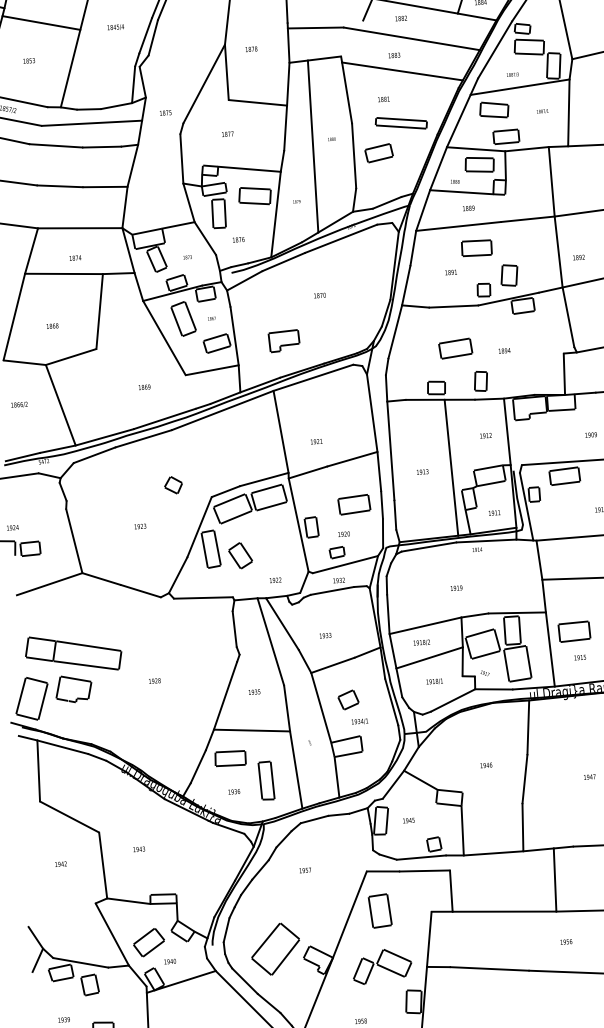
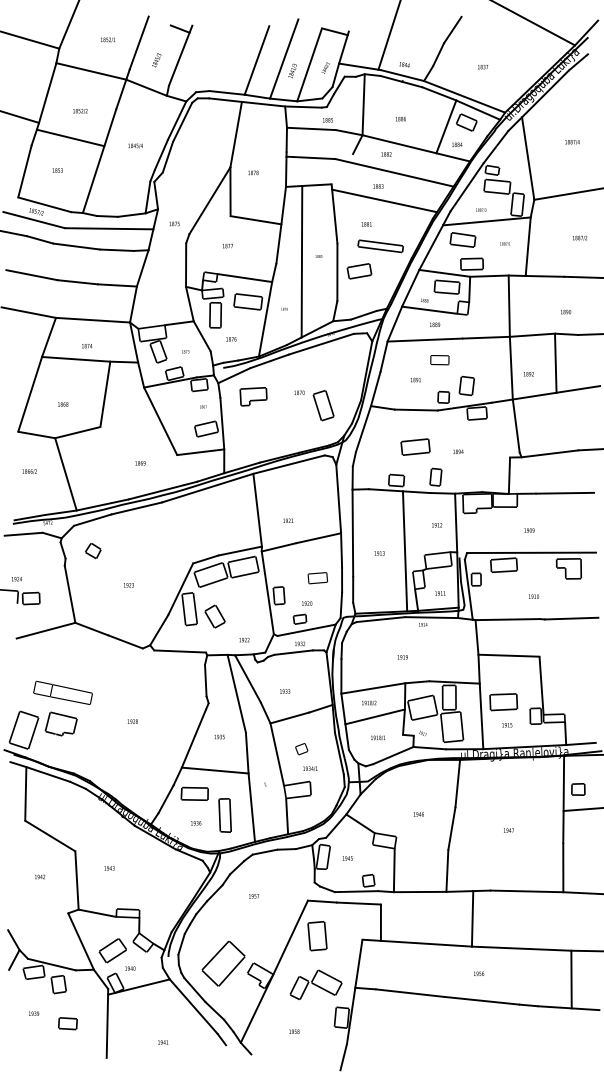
part: (476, 247) -> (439, 359), size x0.7
part: (183, 318) -> (323, 405), moved
part: (284, 340) -> (253, 396), moved
part: (173, 484) -> (93, 550), moved
part: (353, 503) -> (317, 577), size x0.7
part: (72, 653) -> (62, 692), size x0.7
part: (348, 699) -> (301, 748), size x0.7

